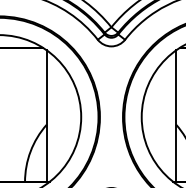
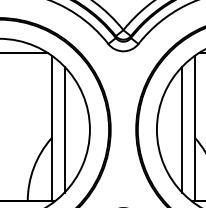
line: (58, 117) -> (64, 130), added
line: (164, 117) -> (182, 130), added

